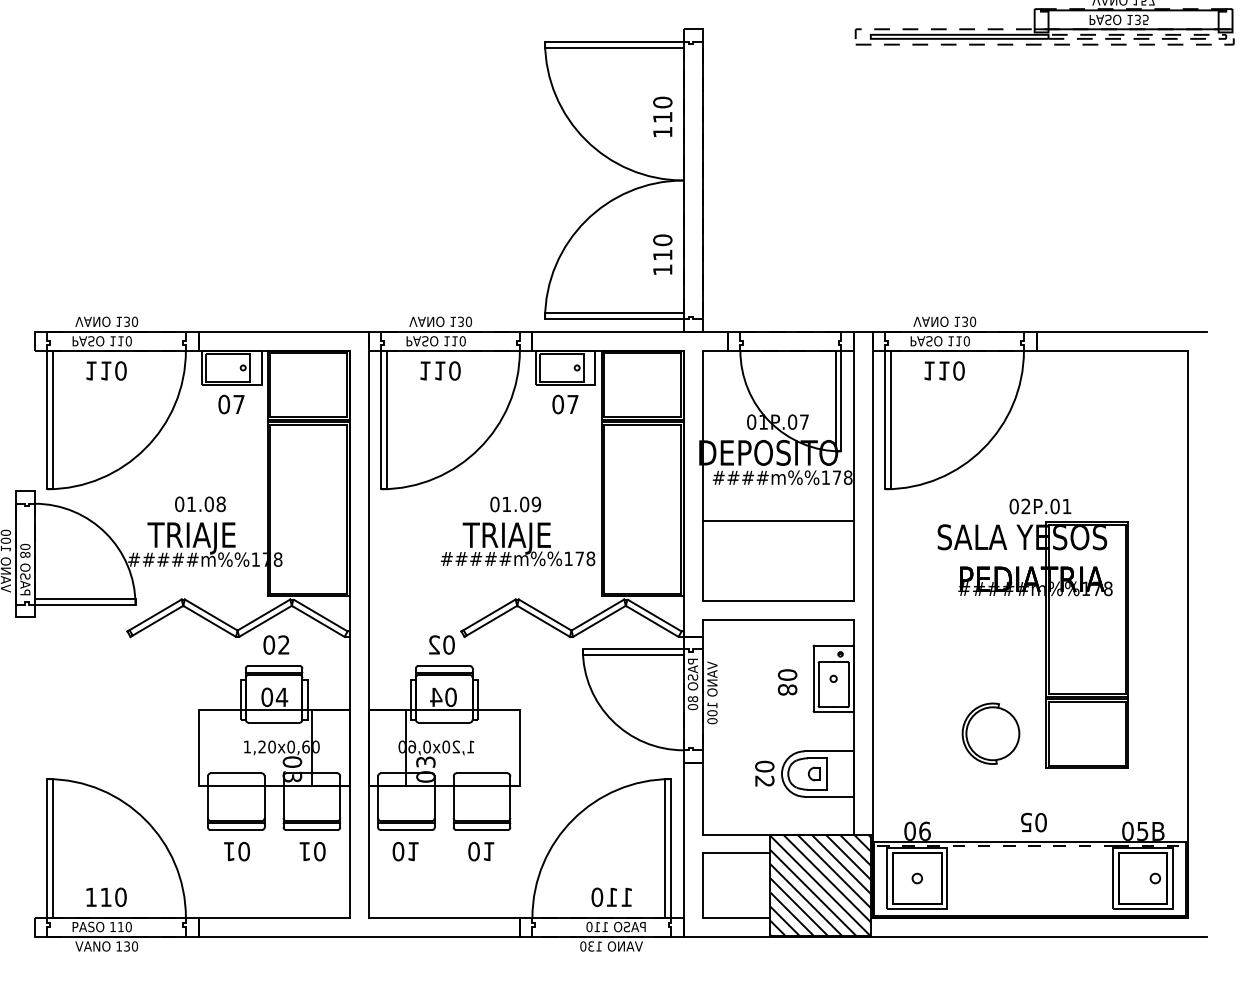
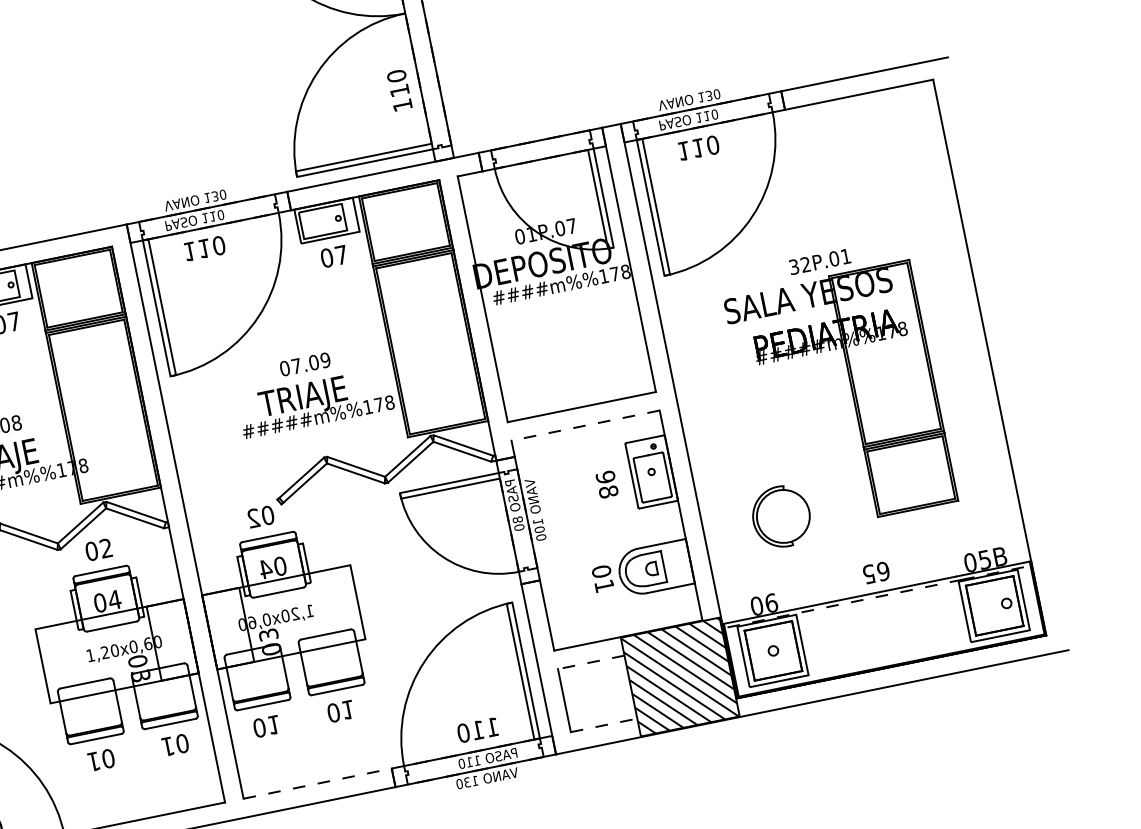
text: (506, 504) -> (296, 366), 01.09 -> 07.09
text: (1013, 506) -> (793, 267), 02P.01 -> 32P.01
line: (777, 520) -> (565, 327), removed
line: (778, 620) -> (585, 425), solid -> dashed
text: (787, 674) -> (605, 476), 08 -> 98
part: (990, 733) -> (780, 516), moved
text: (764, 780) -> (604, 585), 02 -> 01
text: (1040, 822) -> (882, 571), 05 -> 65
line: (736, 853) -> (591, 662), solid -> dashed
line: (444, 917) -> (317, 783), solid -> dashed
line: (736, 917) -> (604, 725), solid -> dashed

